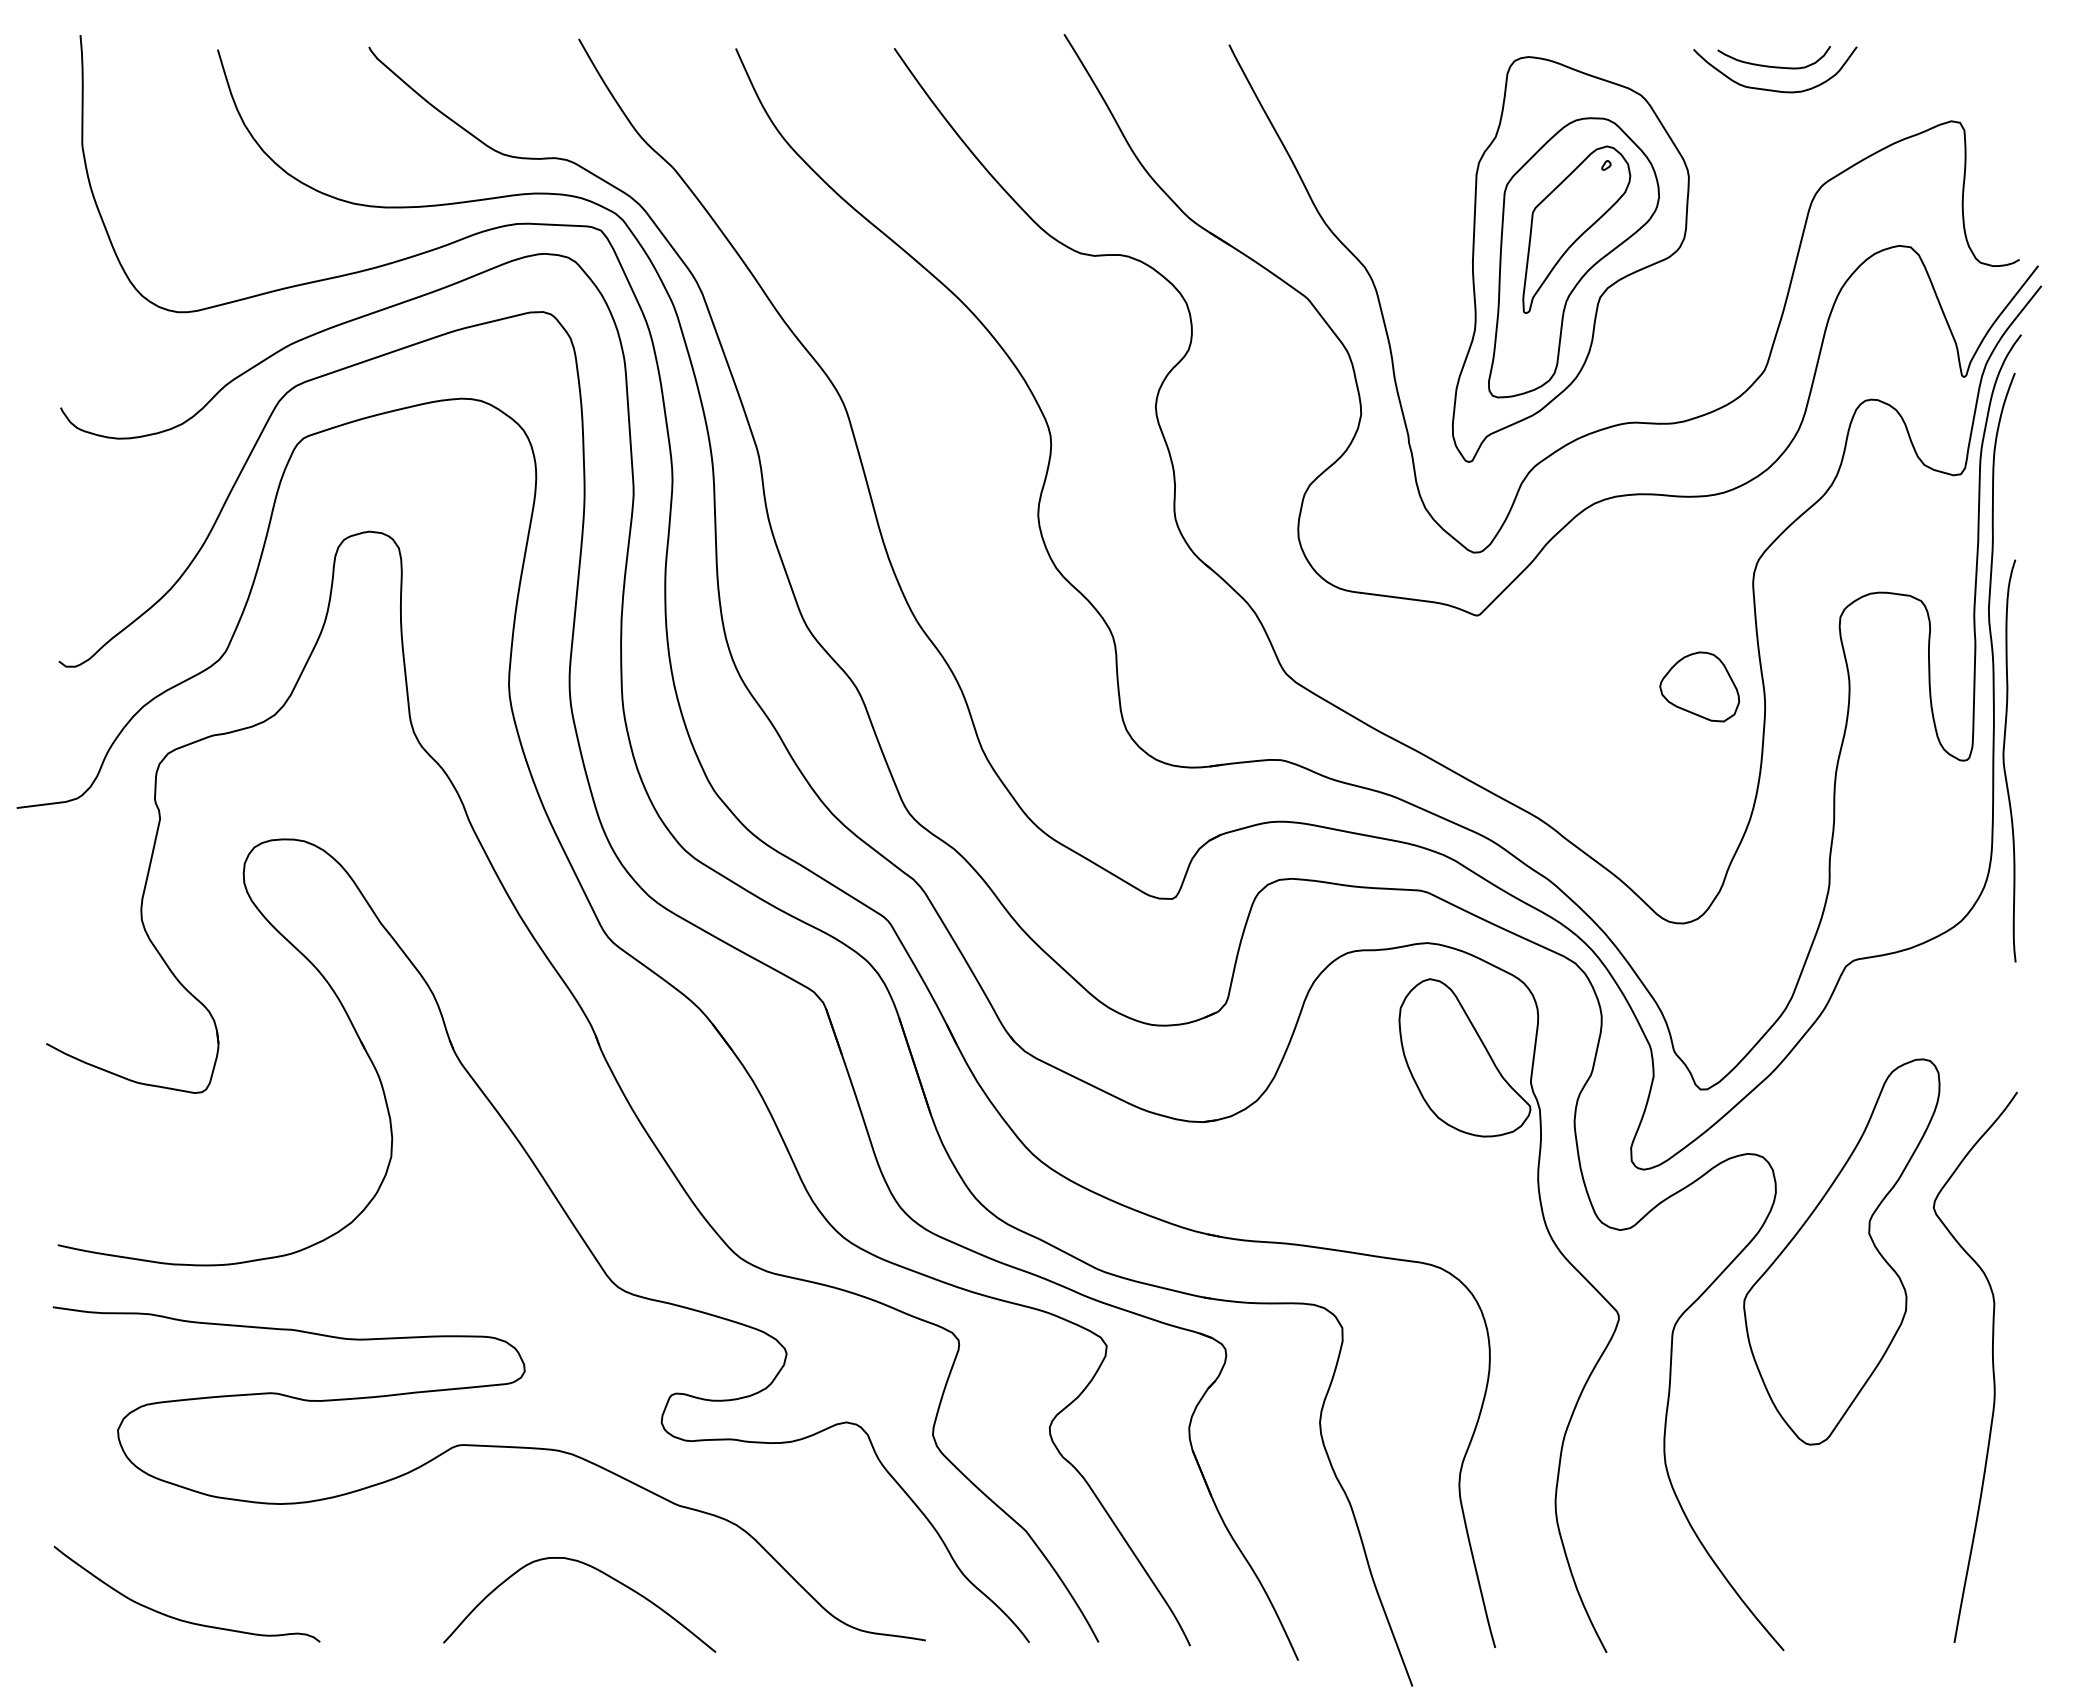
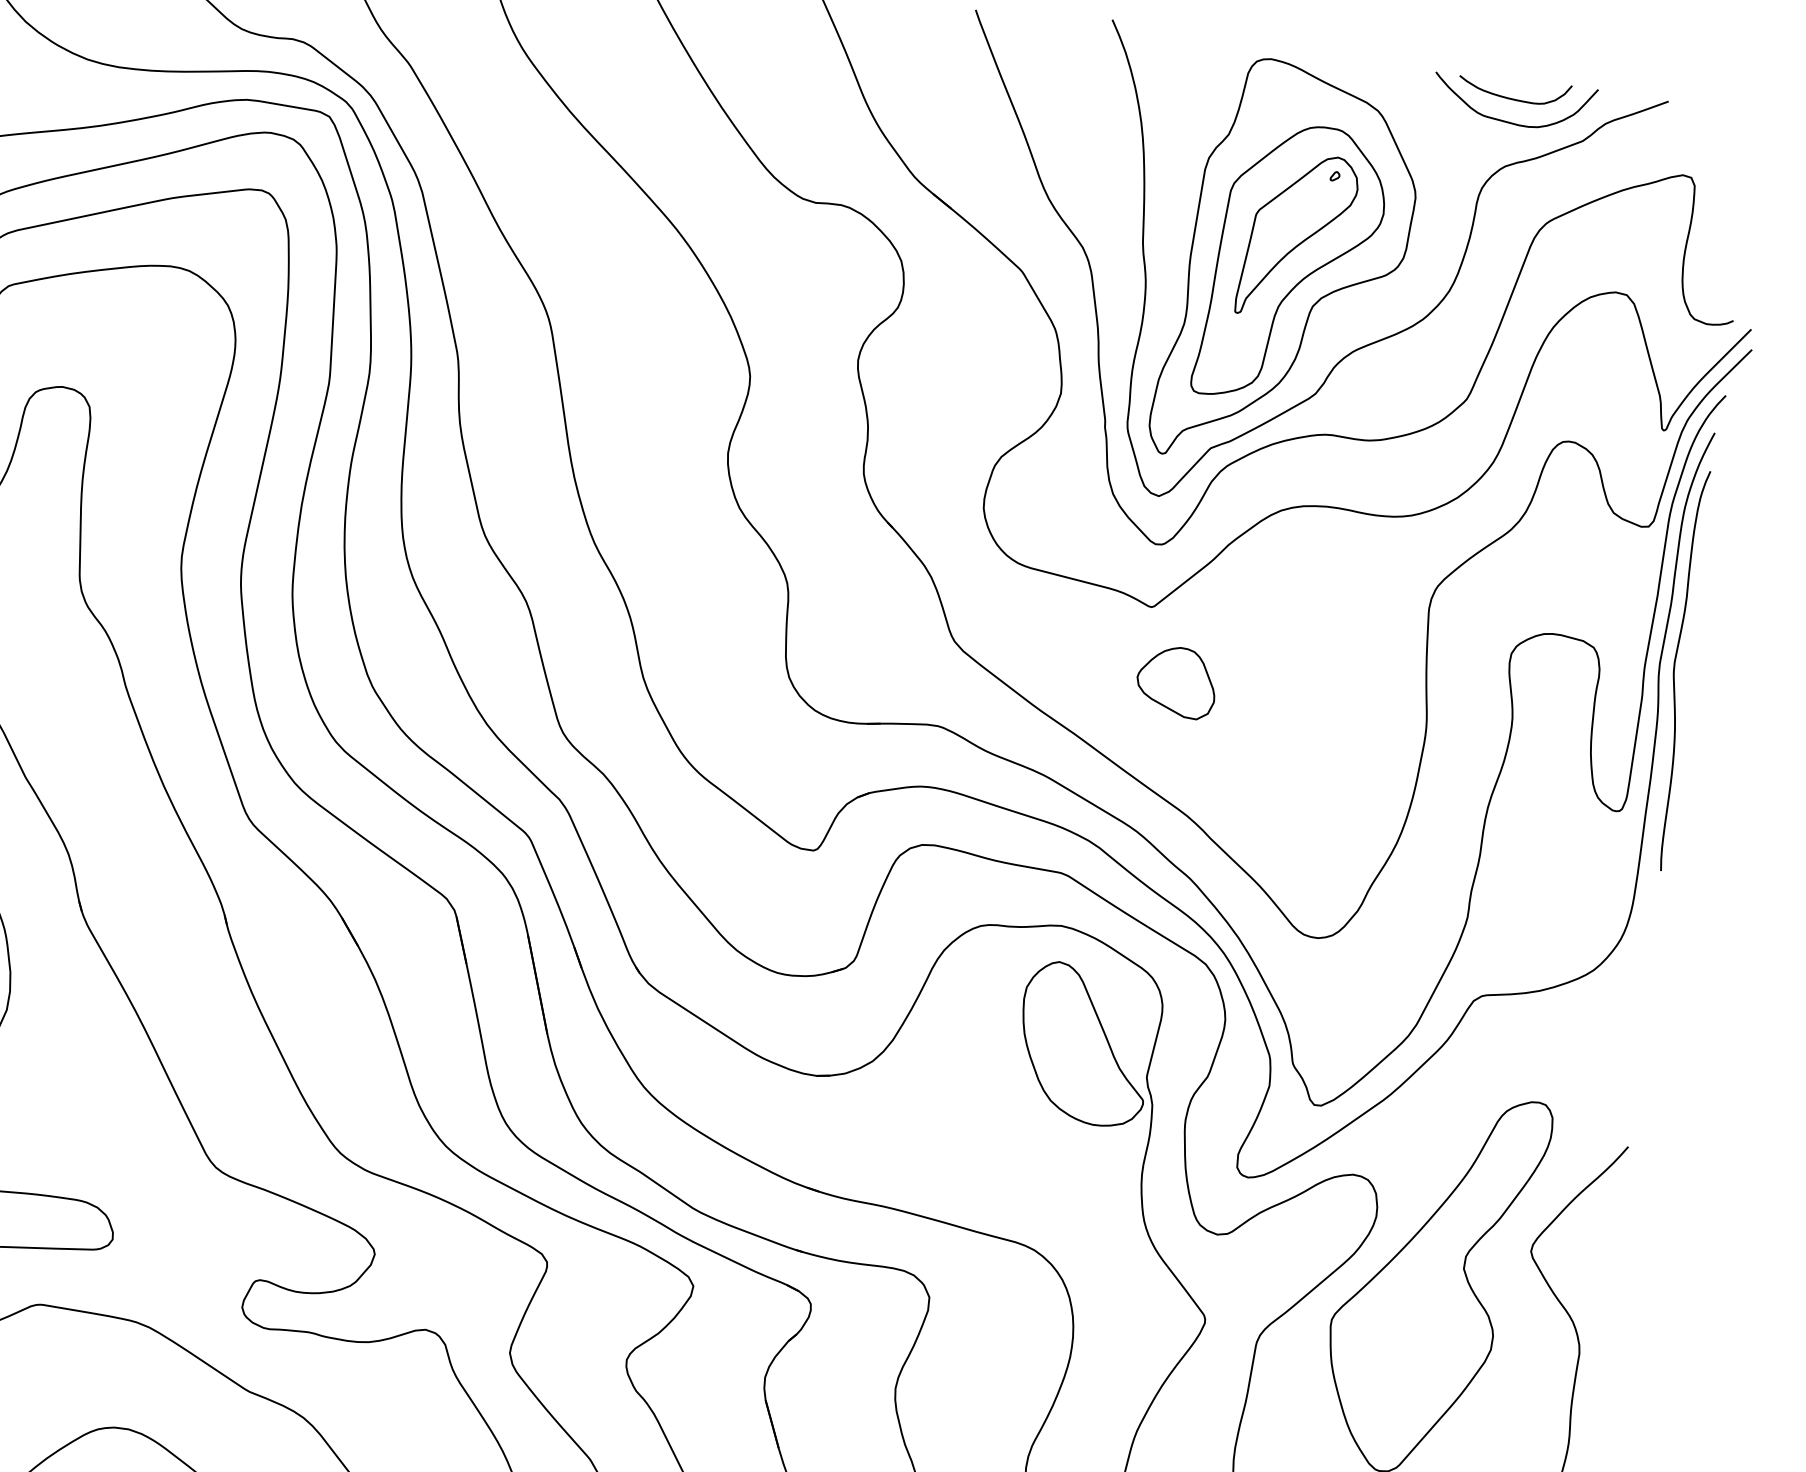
curve: (1676, 318) -> (1385, 336), added
part: (1699, 686) -> (1176, 681), moved
curve: (2004, 760) -> (1674, 669), moved

